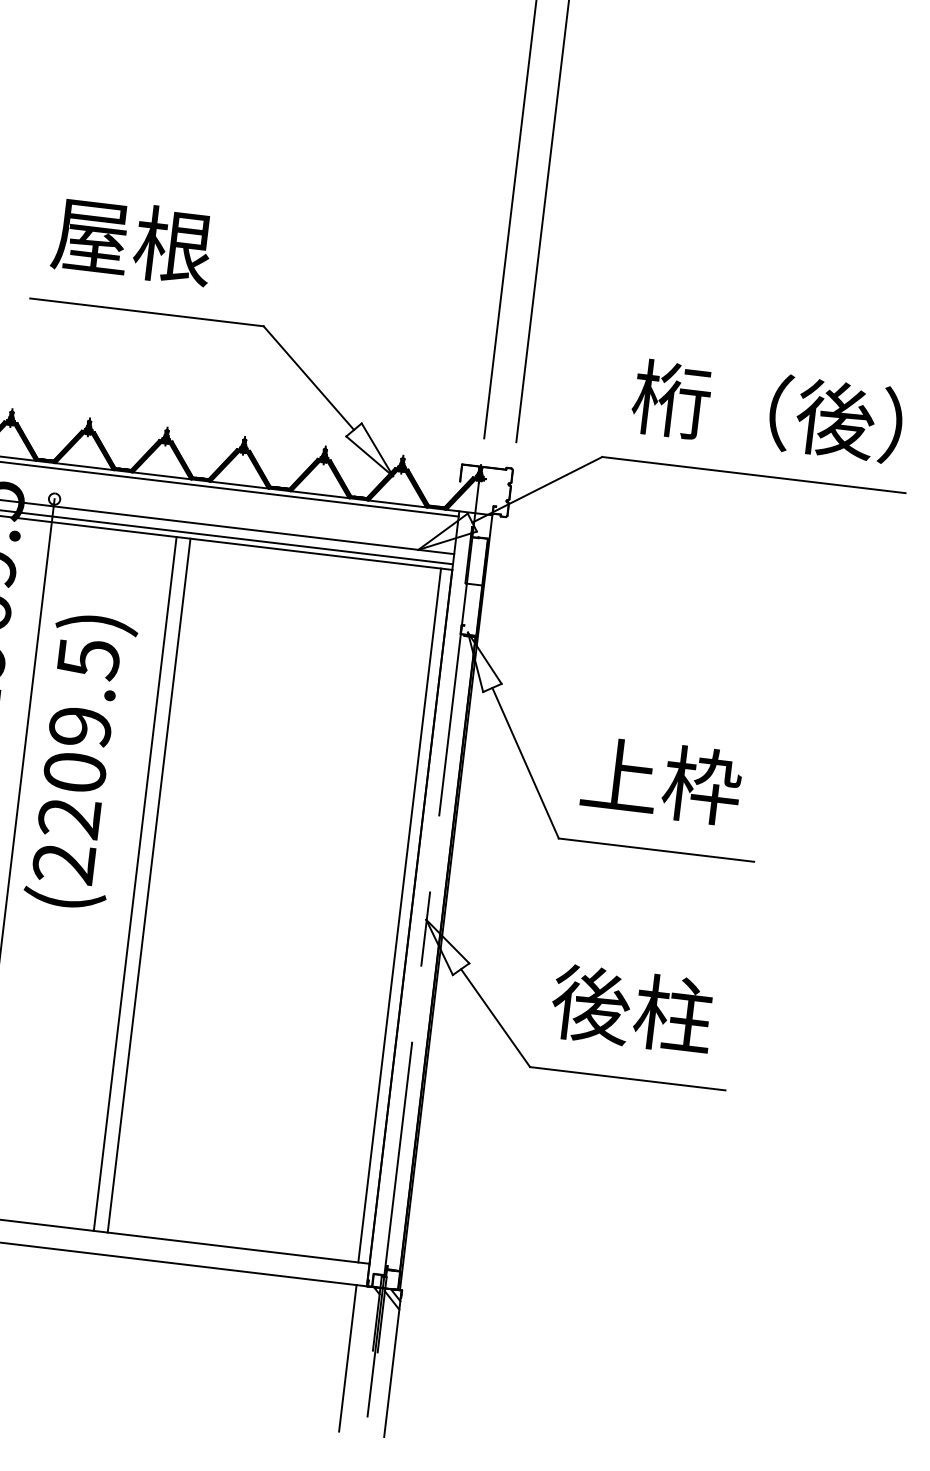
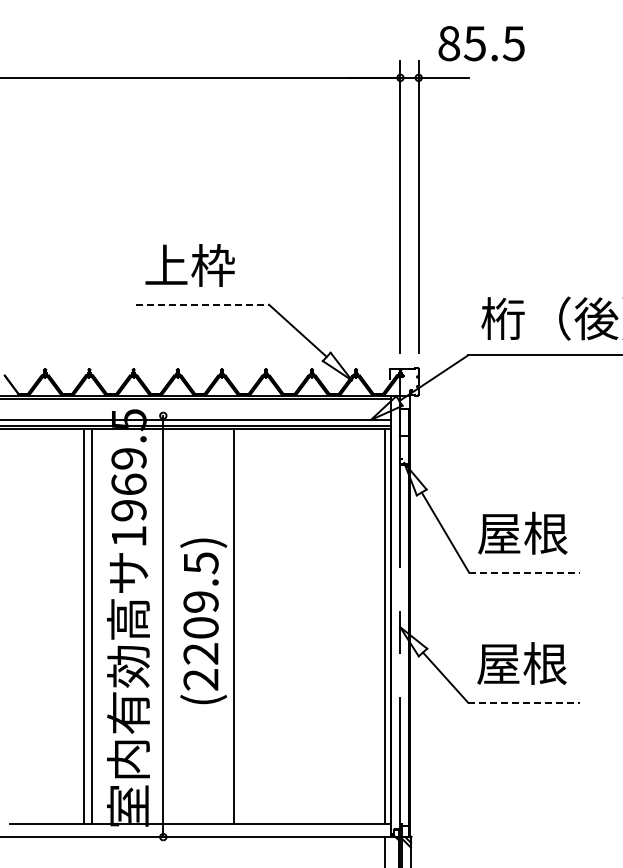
text: (132, 240) -> (189, 265), 屋根 -> 上枠
line: (148, 312) -> (203, 304), solid -> dashed
text: (80, 761) -> (203, 621), moved
text: (660, 779) -> (522, 532), 上枠 -> 屋根
line: (656, 849) -> (524, 572), solid -> dashed
line: (149, 885) -> (242, 626), removed
text: (631, 1009) -> (521, 663), 後柱 -> 屋根
line: (627, 1078) -> (523, 702), solid -> dashed

